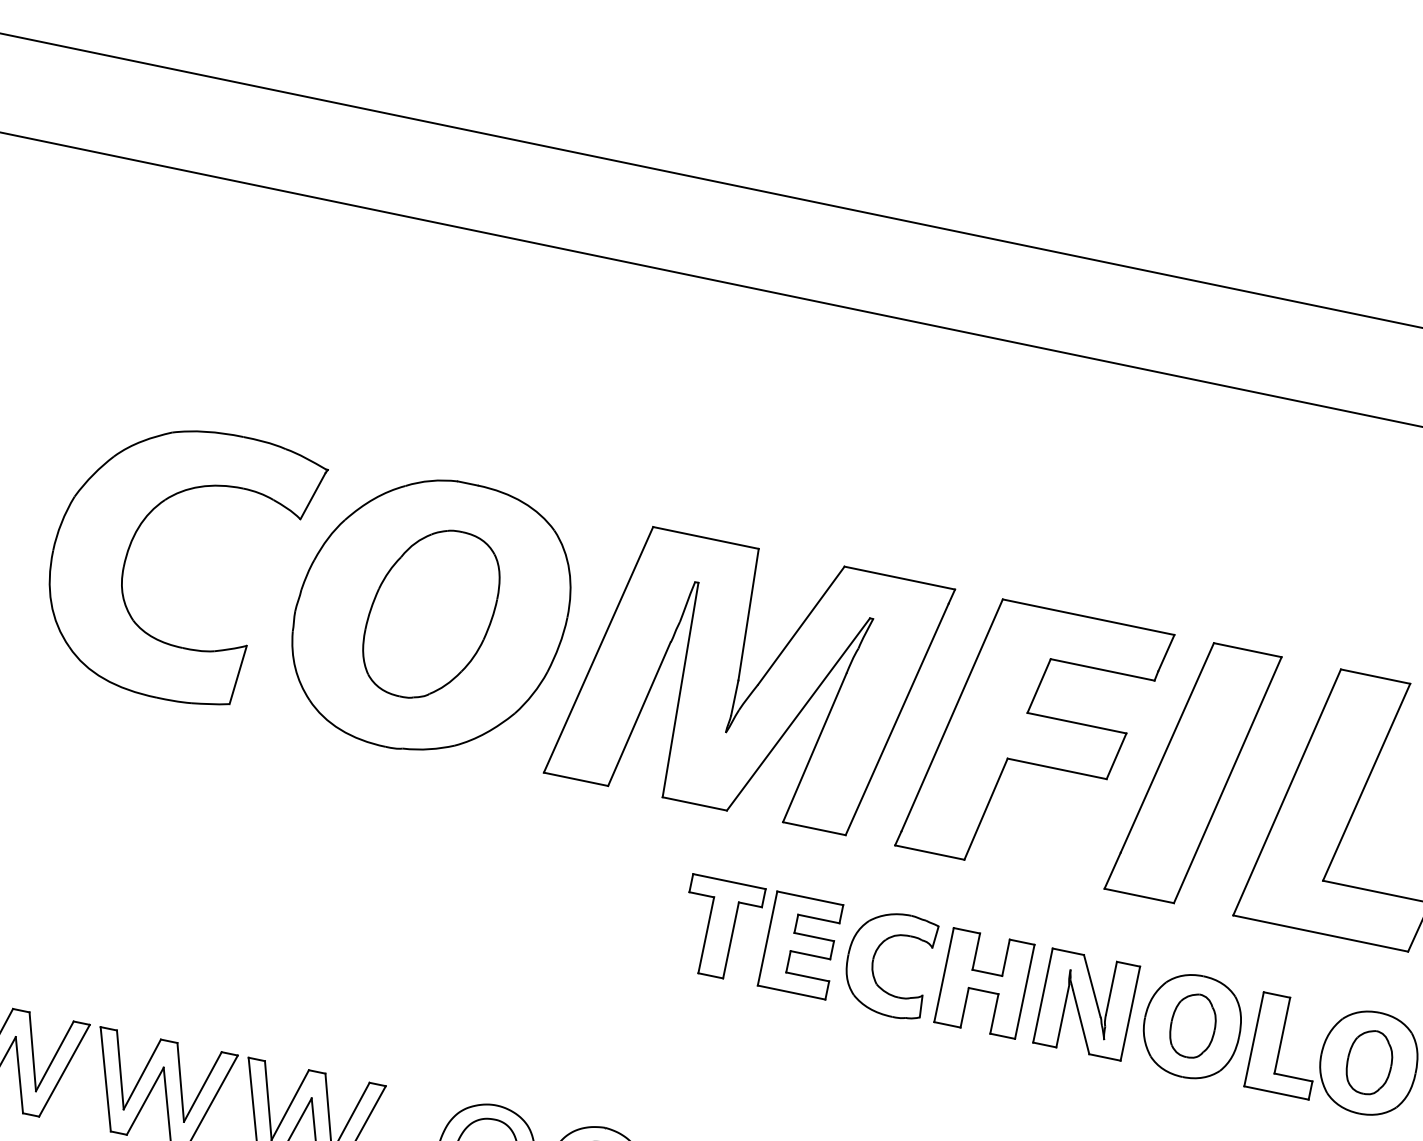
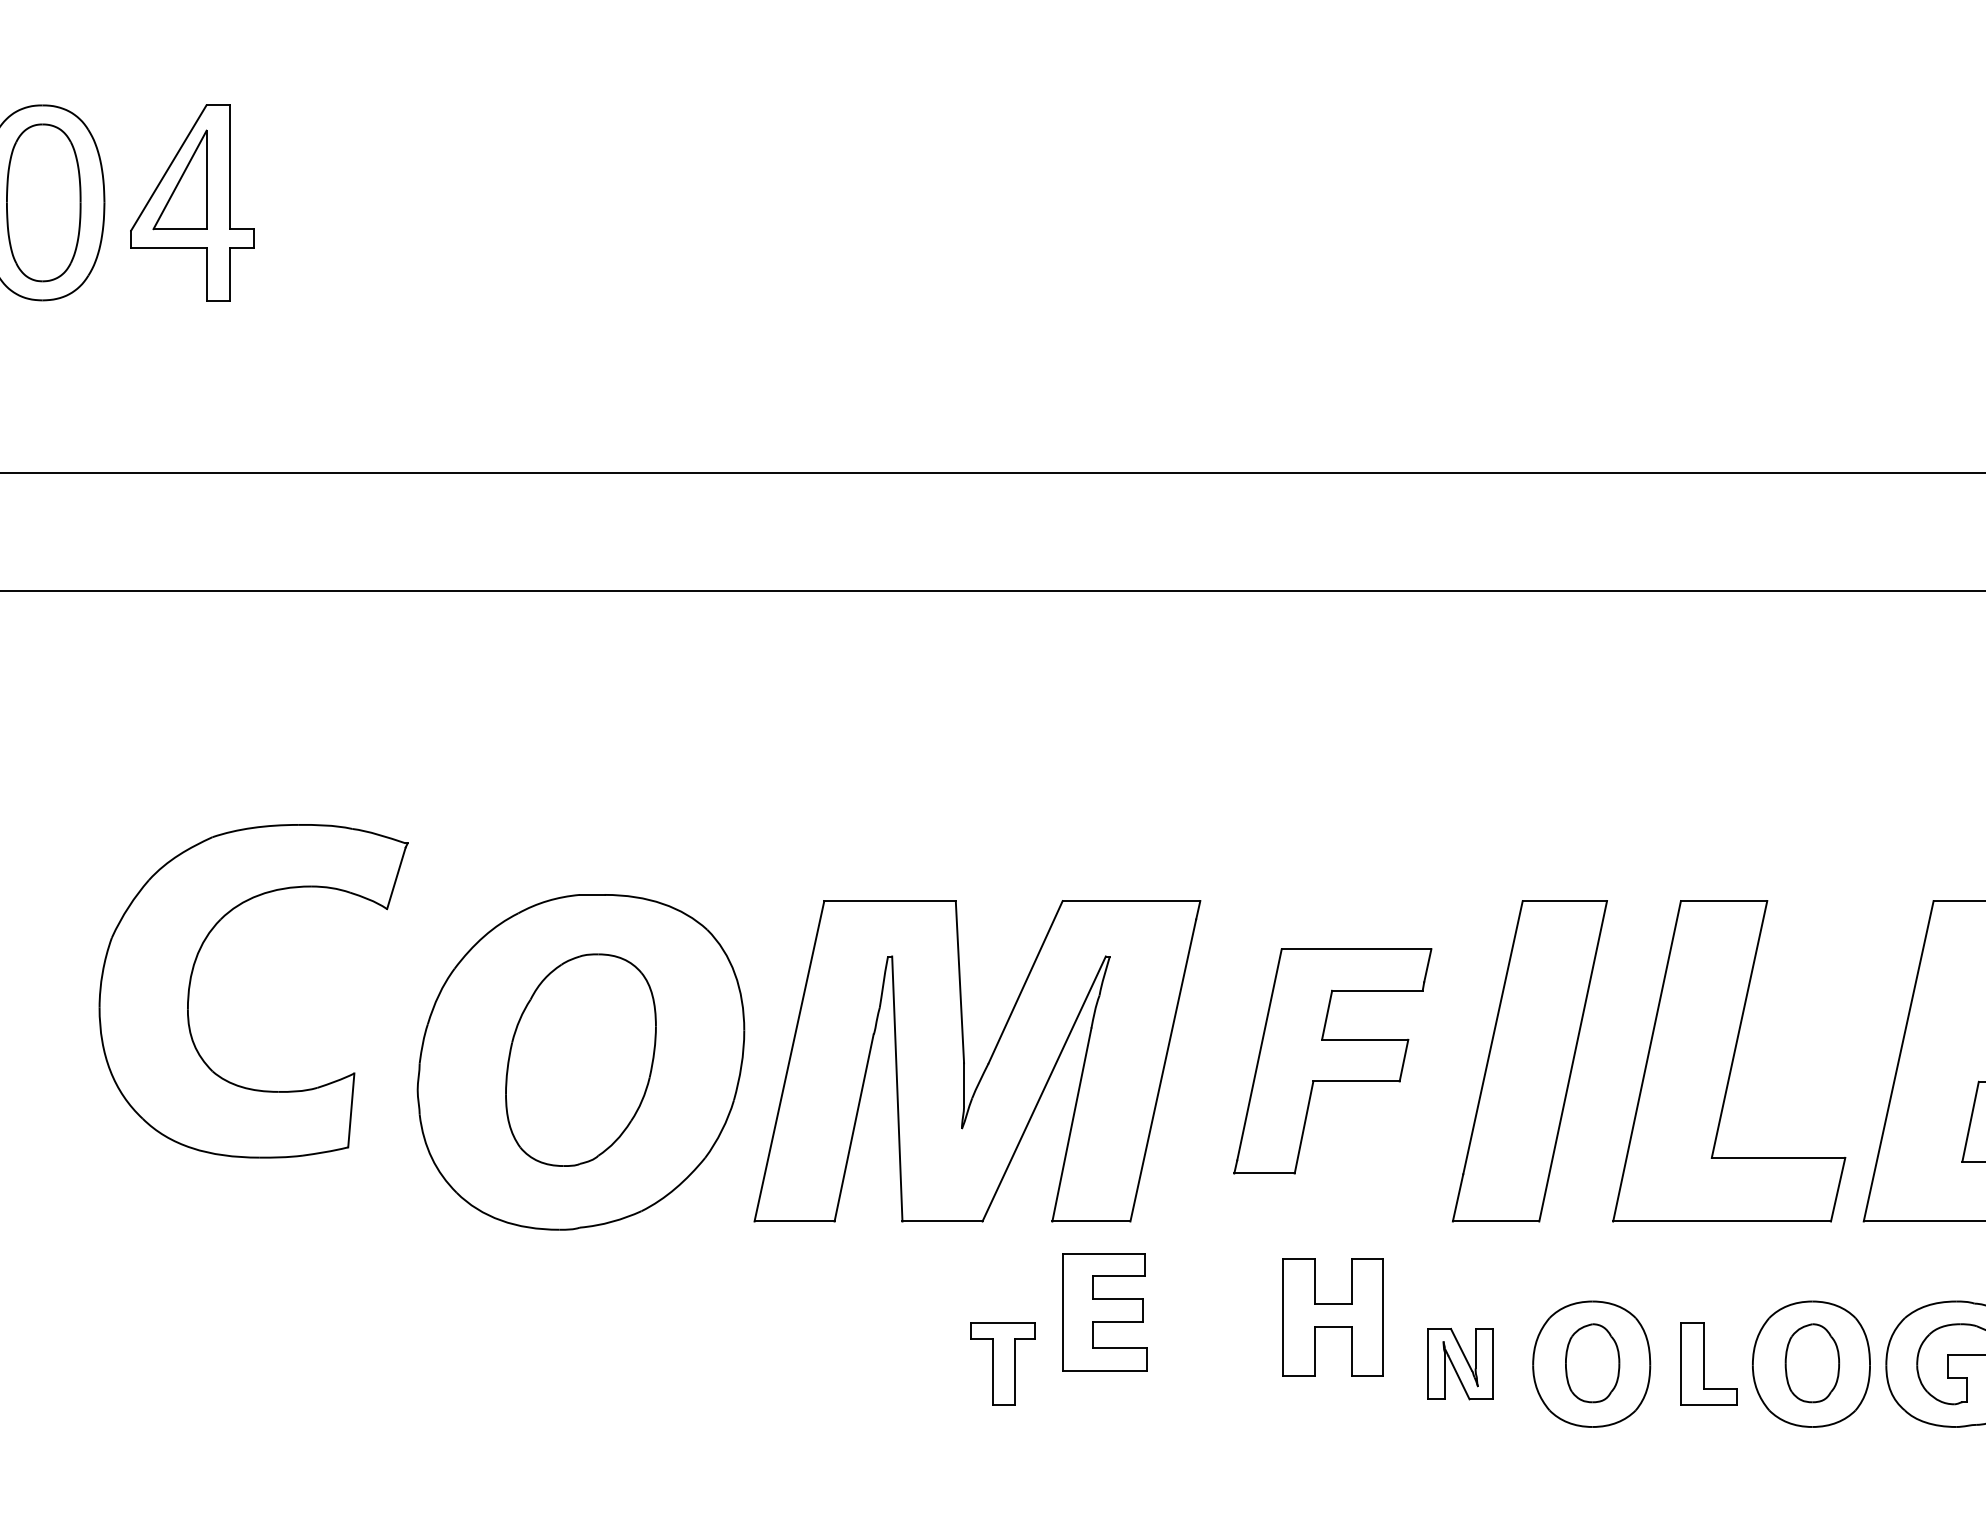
part: (131, 544) -> (191, 981), moved
part: (1034, 740) -> (1332, 1061), size x0.7
part: (719, 928) -> (1002, 1364), size x0.7
part: (801, 945) -> (1104, 1312), moved
part: (873, 962) -> (1195, 1366), removed
part: (984, 983) -> (1332, 1317), moved
part: (1087, 1004) -> (1460, 1363), size x0.6
part: (1286, 1046) -> (1708, 1364), size x0.7

